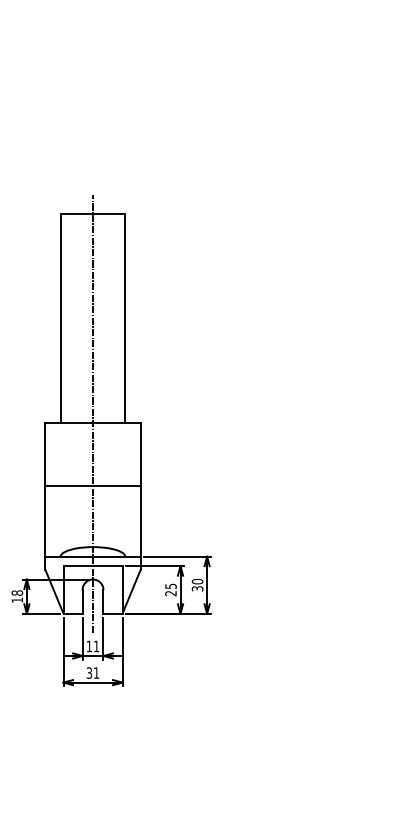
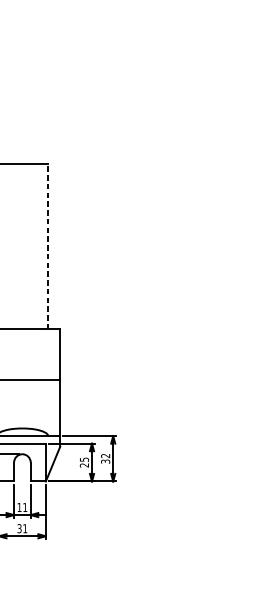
line: (125, 318) -> (48, 246), solid -> dashed
line: (93, 413) -> (22, 322), removed
text: (197, 581) -> (105, 455), 30 -> 32

